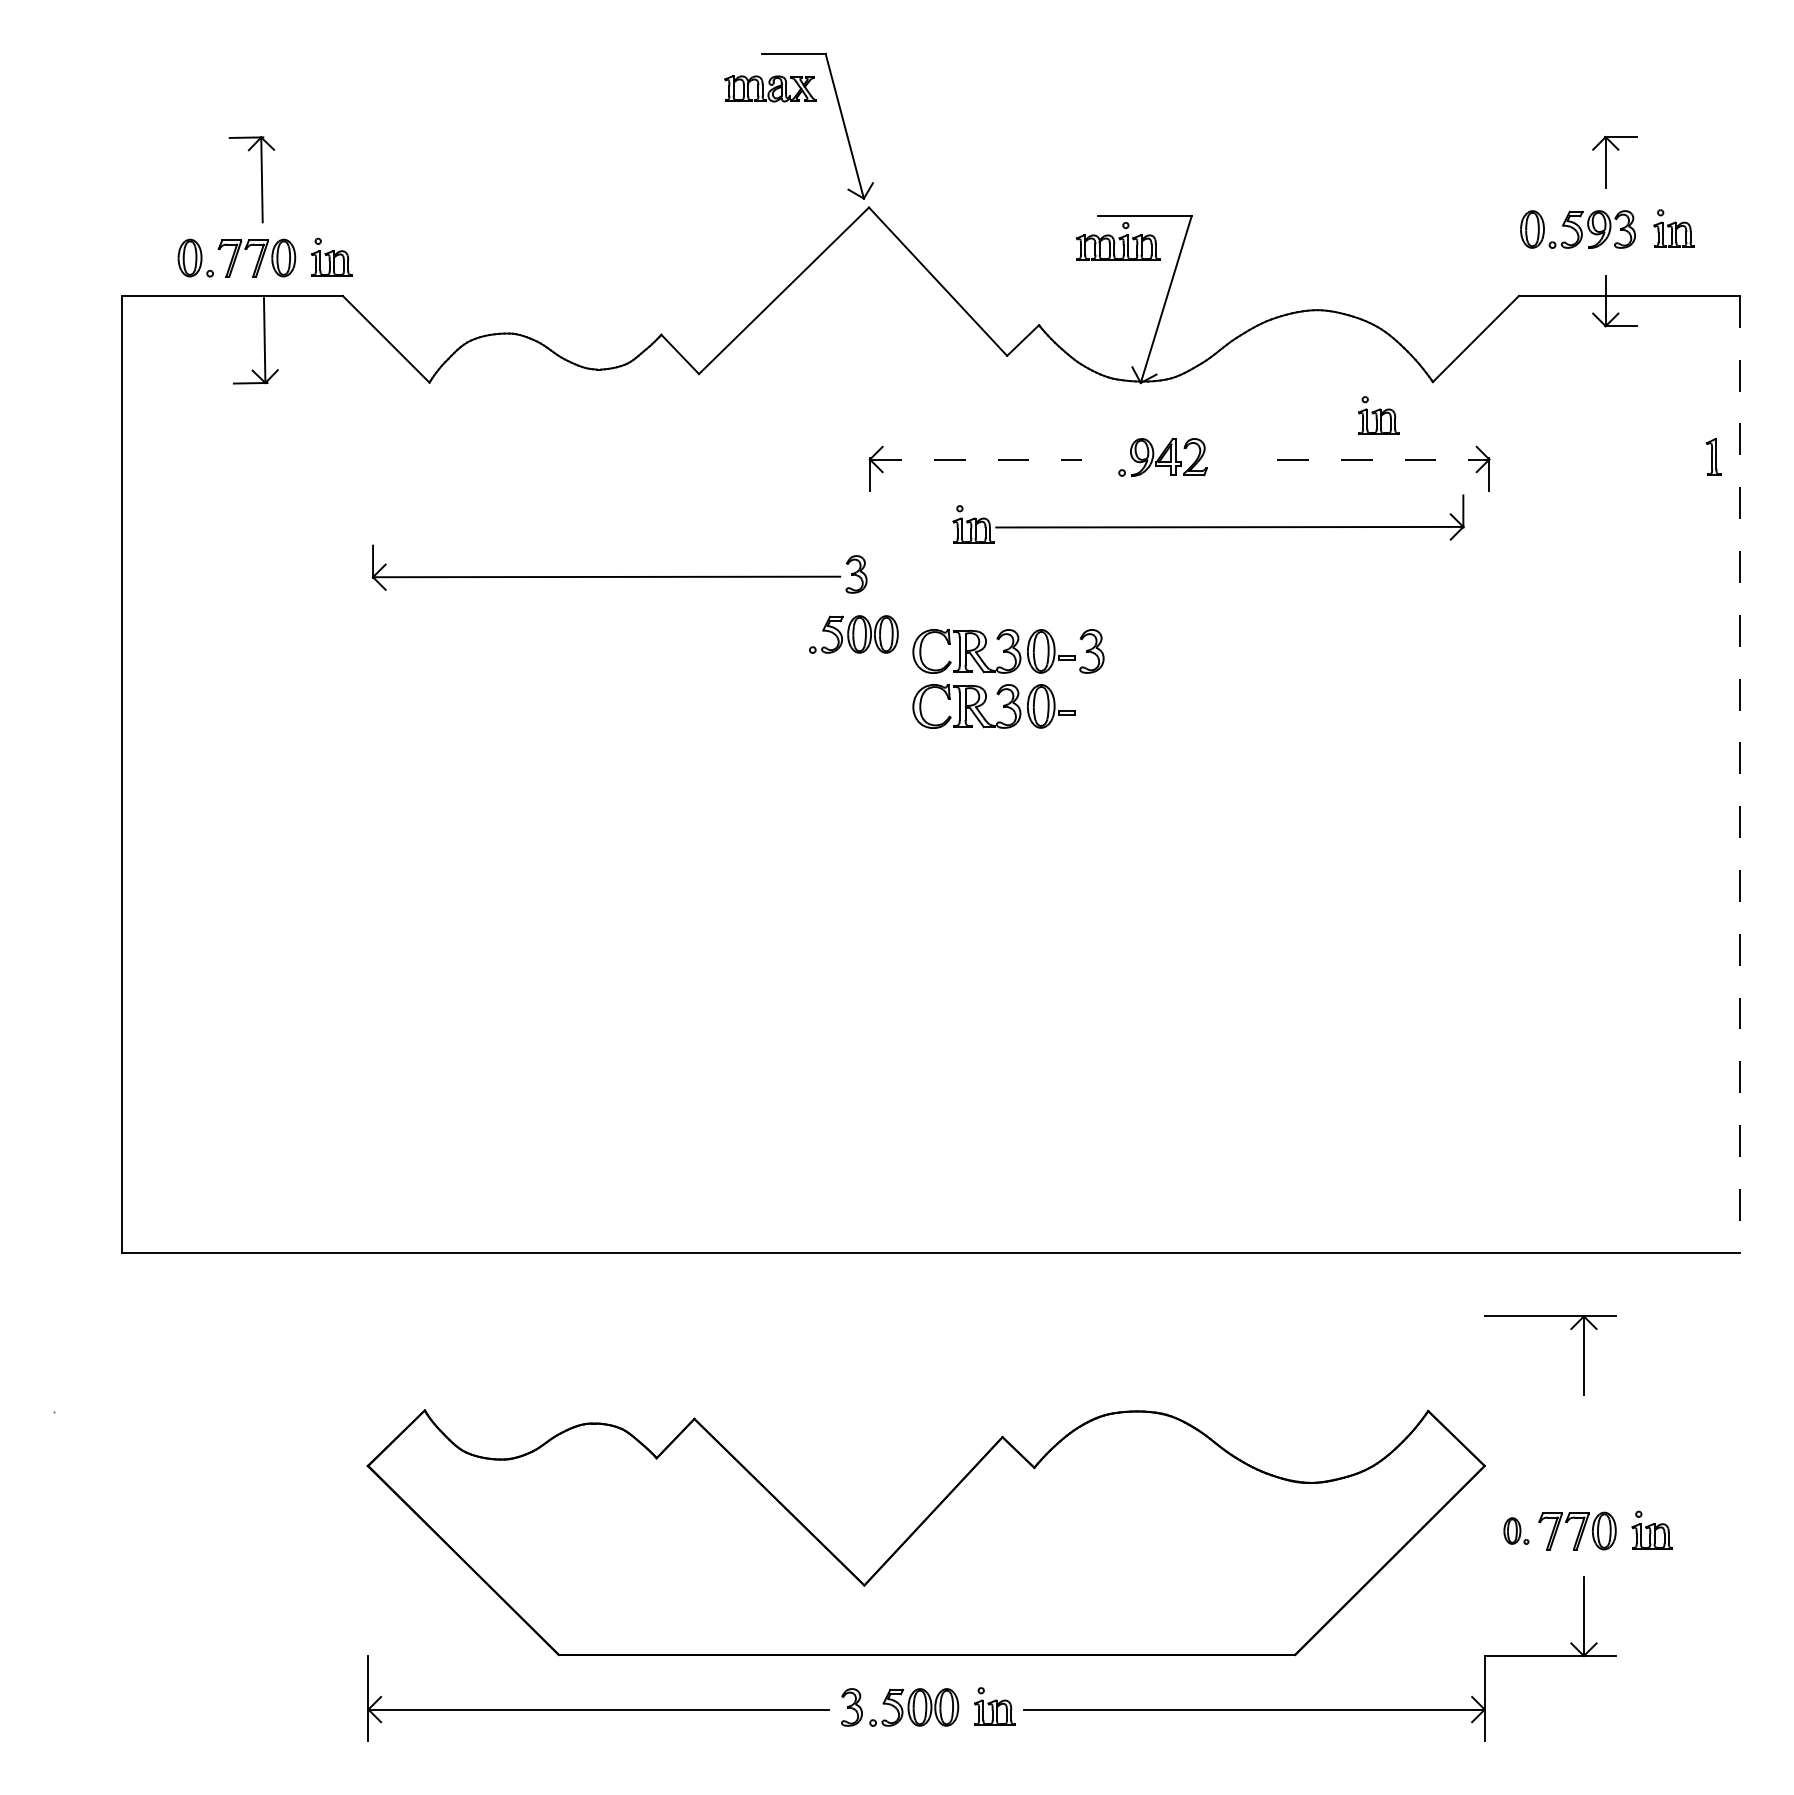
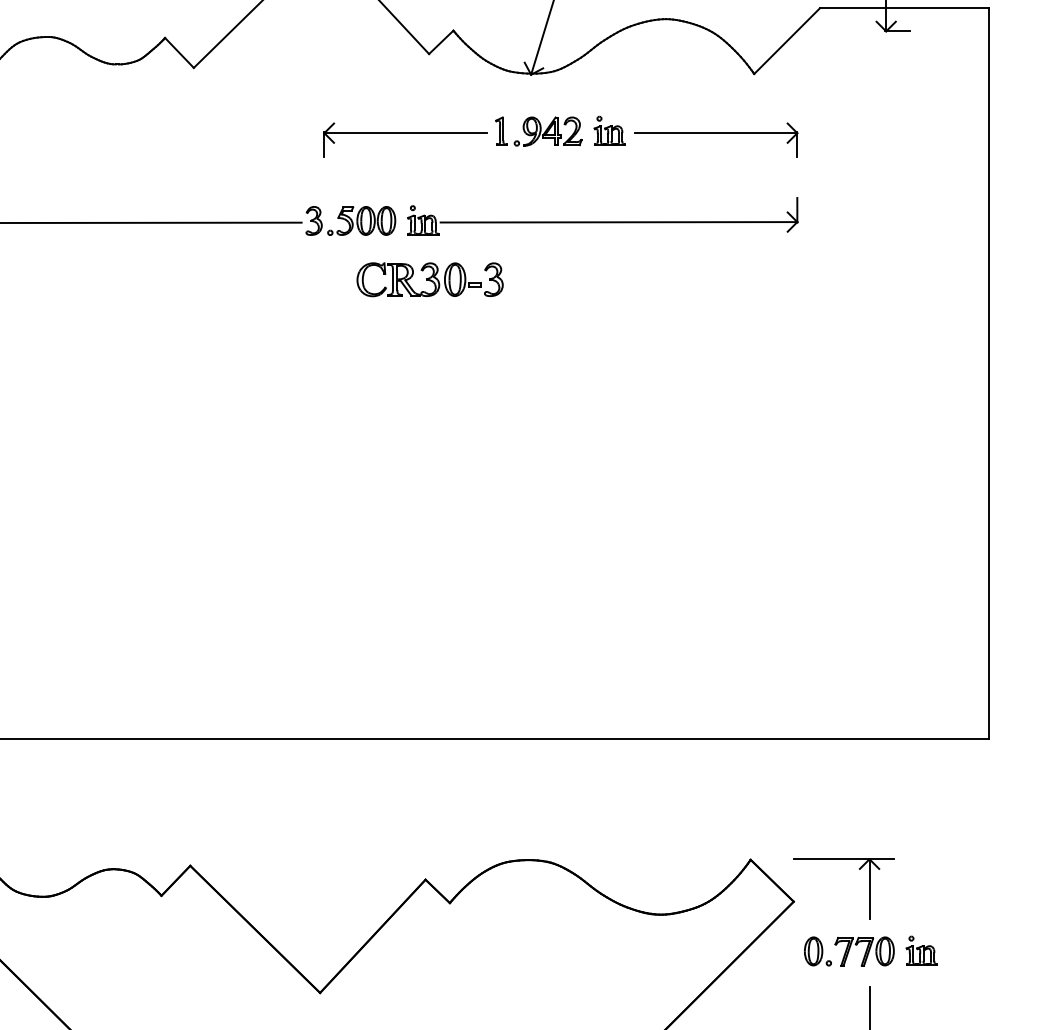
part: (1378, 415) -> (609, 130), moved
part: (1713, 456) -> (501, 130), moved
line: (976, 459) -> (405, 133), dashed -> solid
line: (1383, 459) -> (716, 133), dashed -> solid
part: (1208, 526) -> (602, 221), moved
part: (853, 634) -> (361, 220), moved
part: (985, 702) -> (412, 318), removed
line: (1740, 774) -> (989, 373), dashed -> solid
part: (1571, 1330) -> (860, 870), moved
part: (1516, 1530) -> (818, 950), size x1.43

